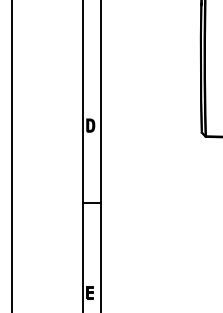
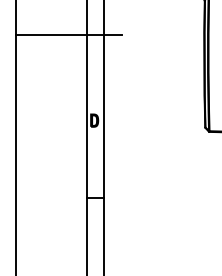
line: (65, 39) -> (69, 34), added

